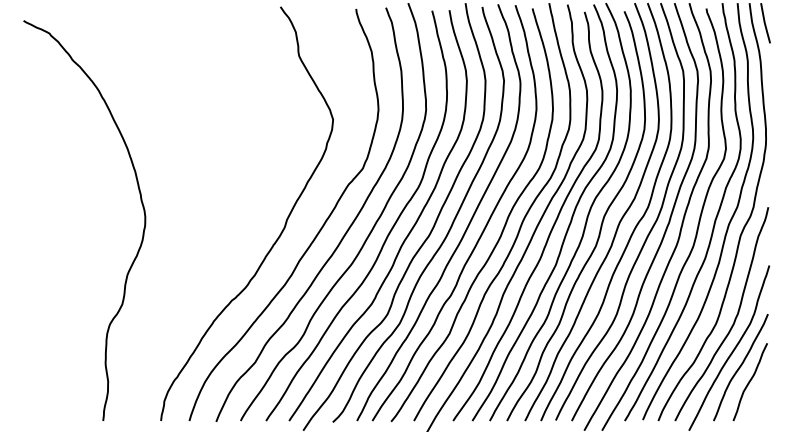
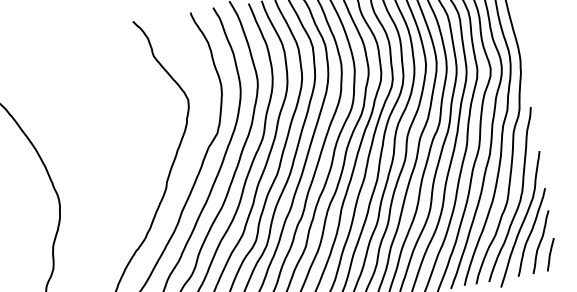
curve: (759, 400) -> (550, 254), added

